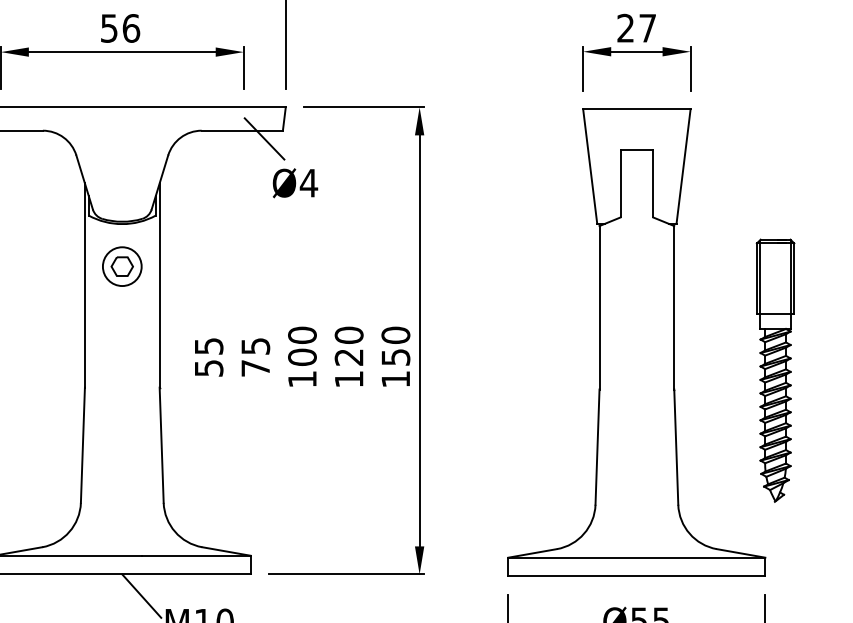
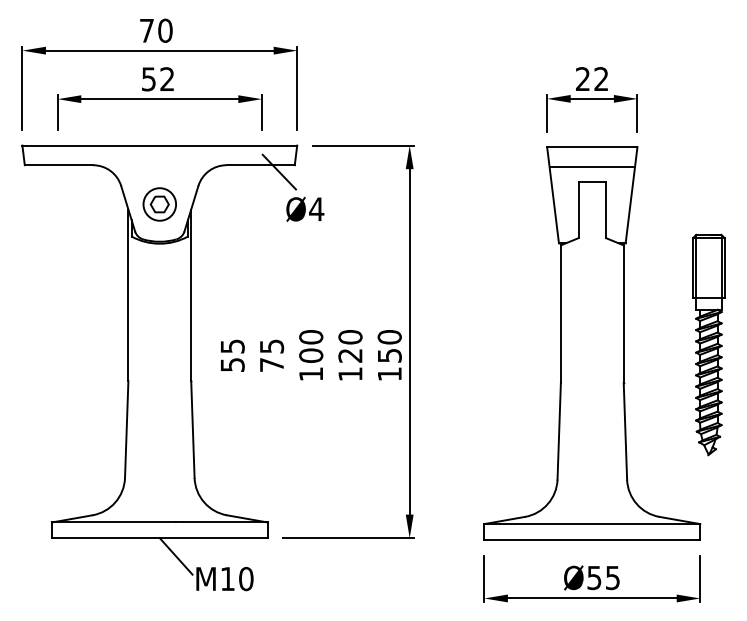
text: (647, 27) -> (601, 78), 27 -> 22
text: (131, 28) -> (167, 79), 56 -> 52
line: (637, 132) -> (592, 166), added
part: (121, 266) -> (159, 204), moved
part: (775, 370) -> (708, 344), moved

